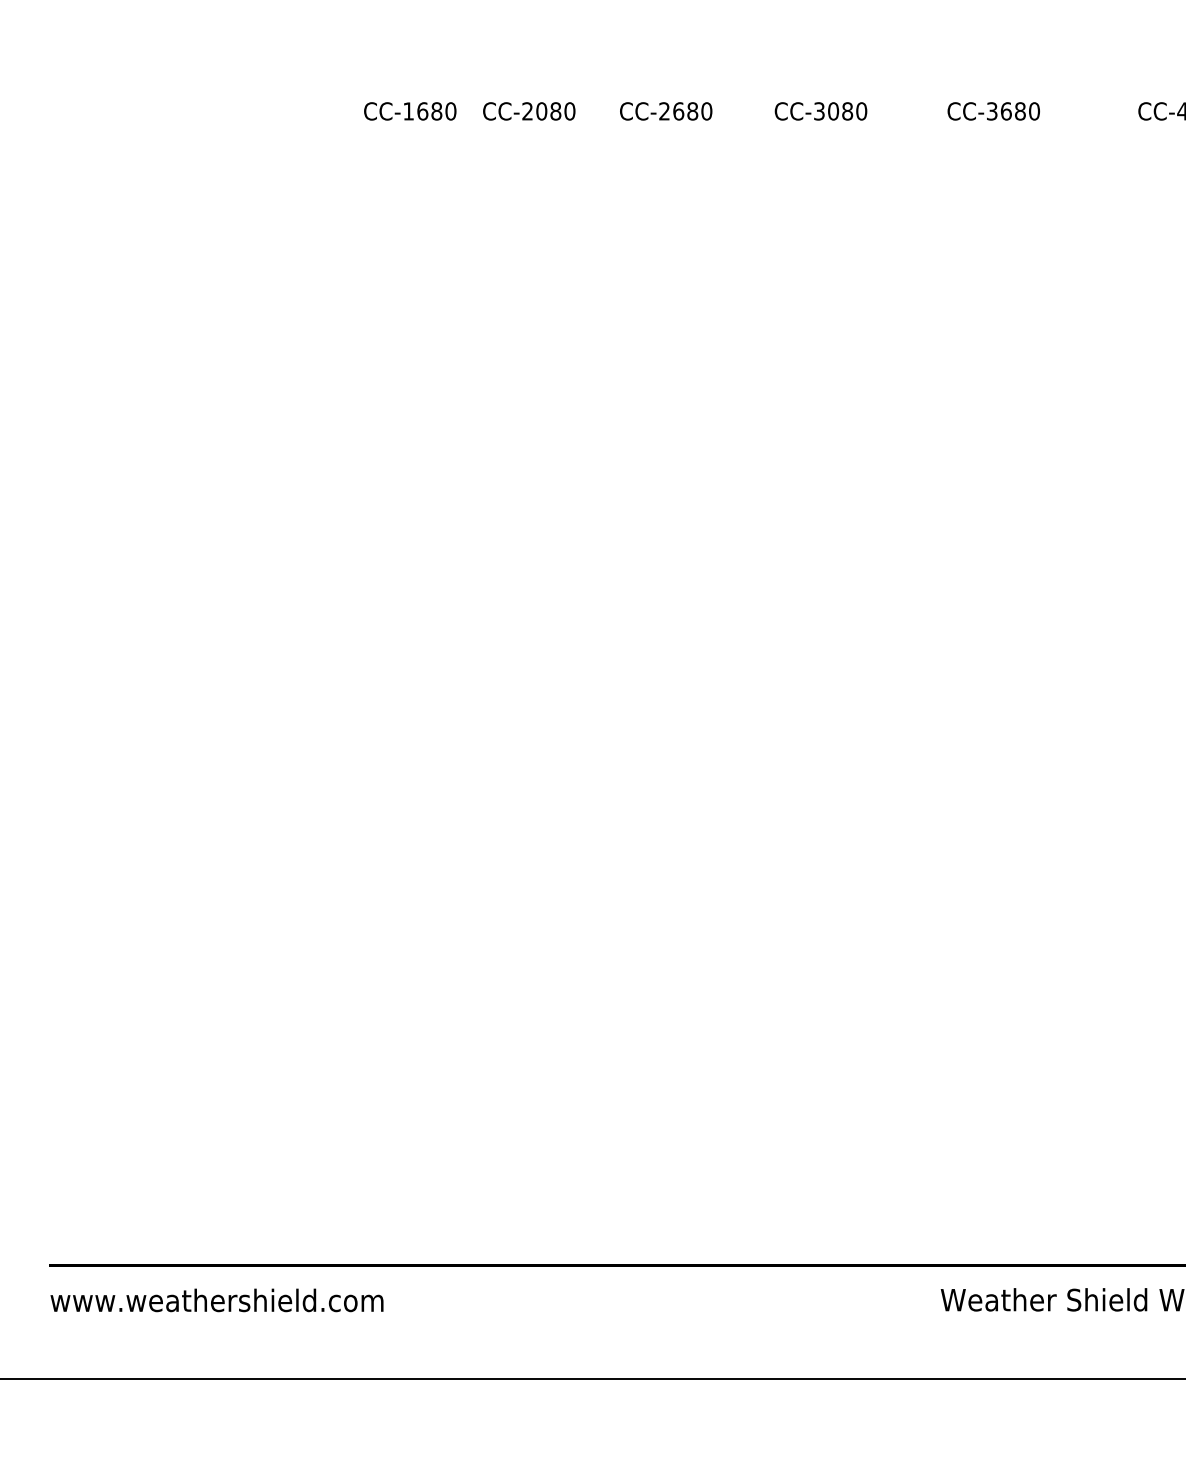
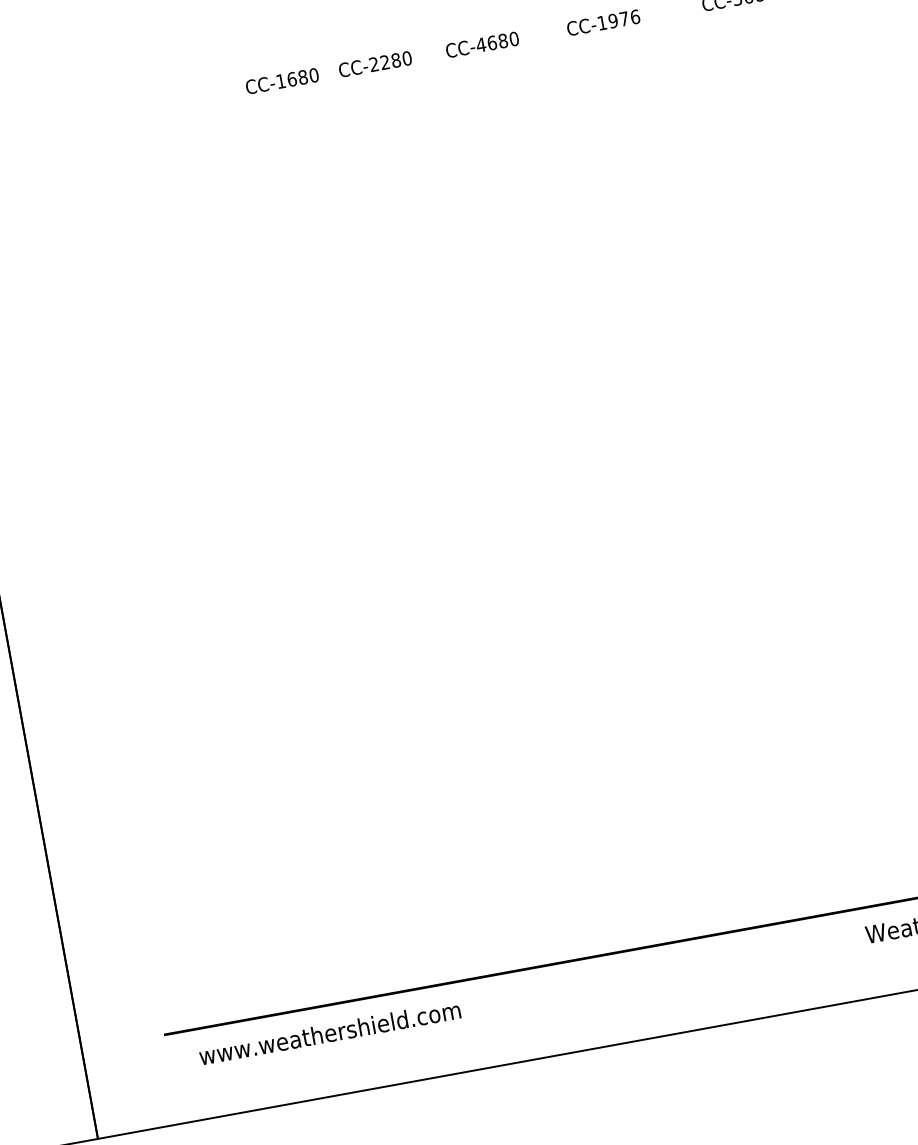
text: (541, 111) -> (384, 62), CC-2080 -> CC-2280
text: (664, 111) -> (481, 45), CC-2680 -> CC-4680
text: (840, 111) -> (618, 20), CC-3080 -> CC-1976
text: (216, 1300) -> (329, 1033), moved

